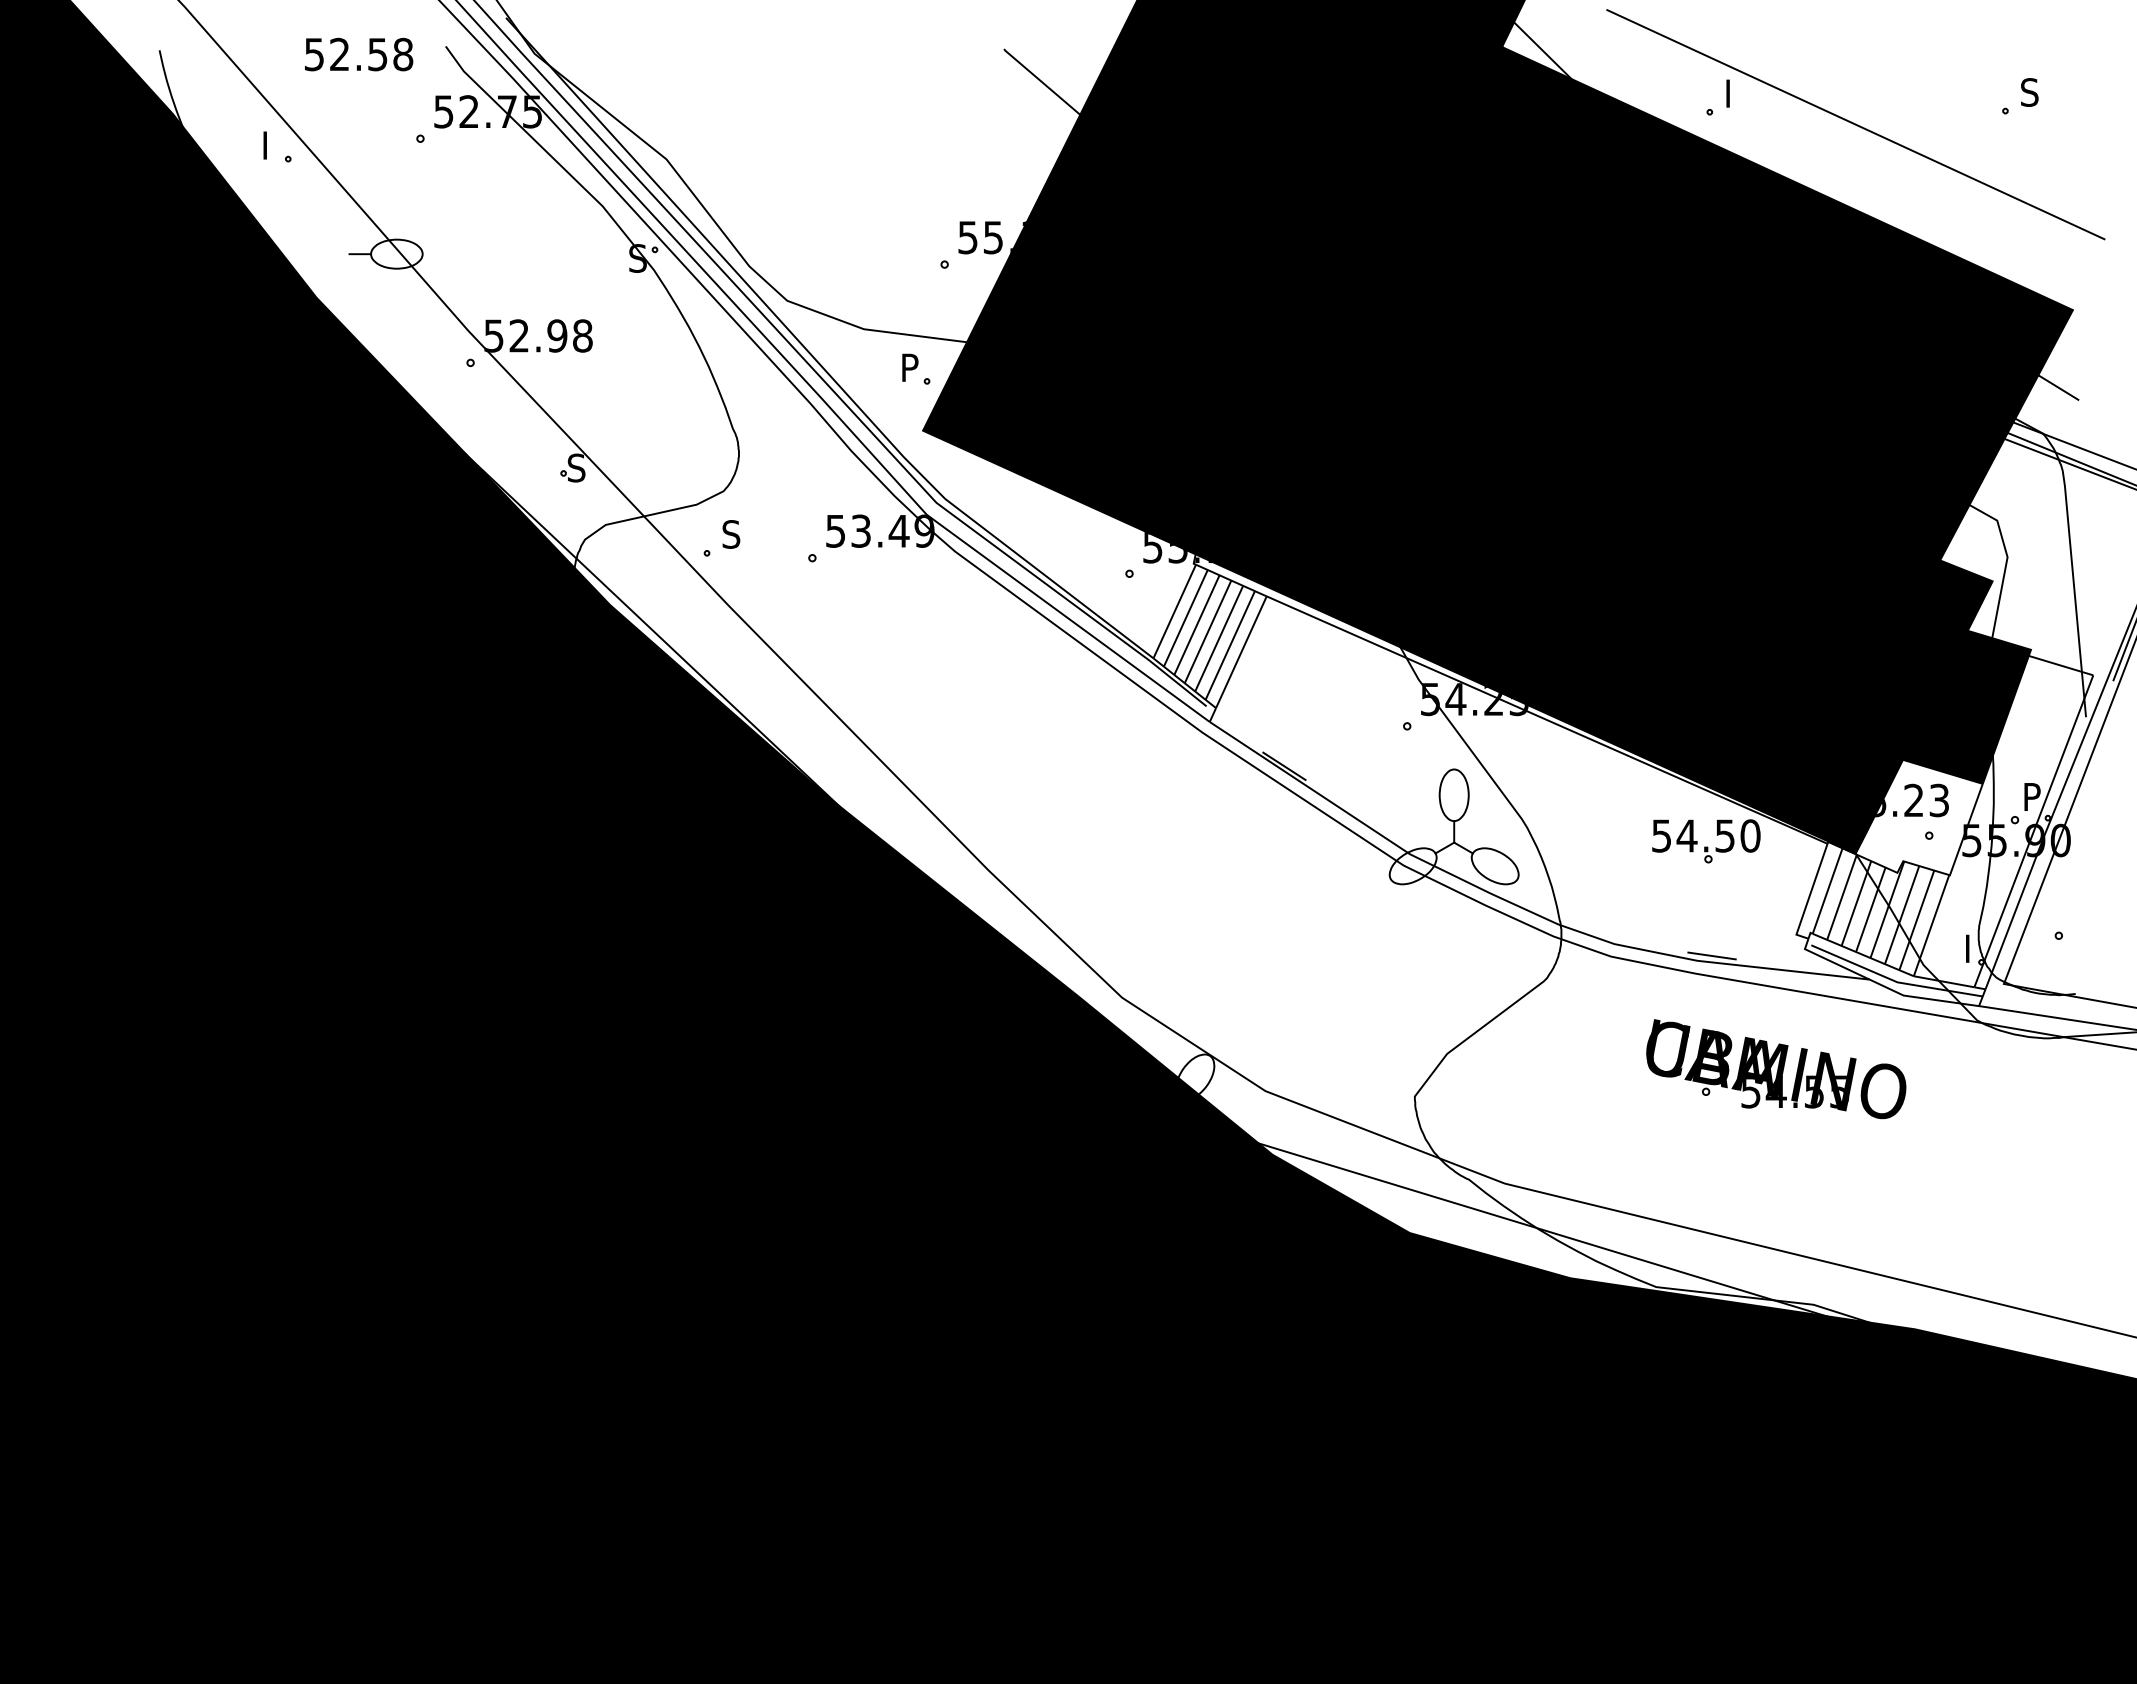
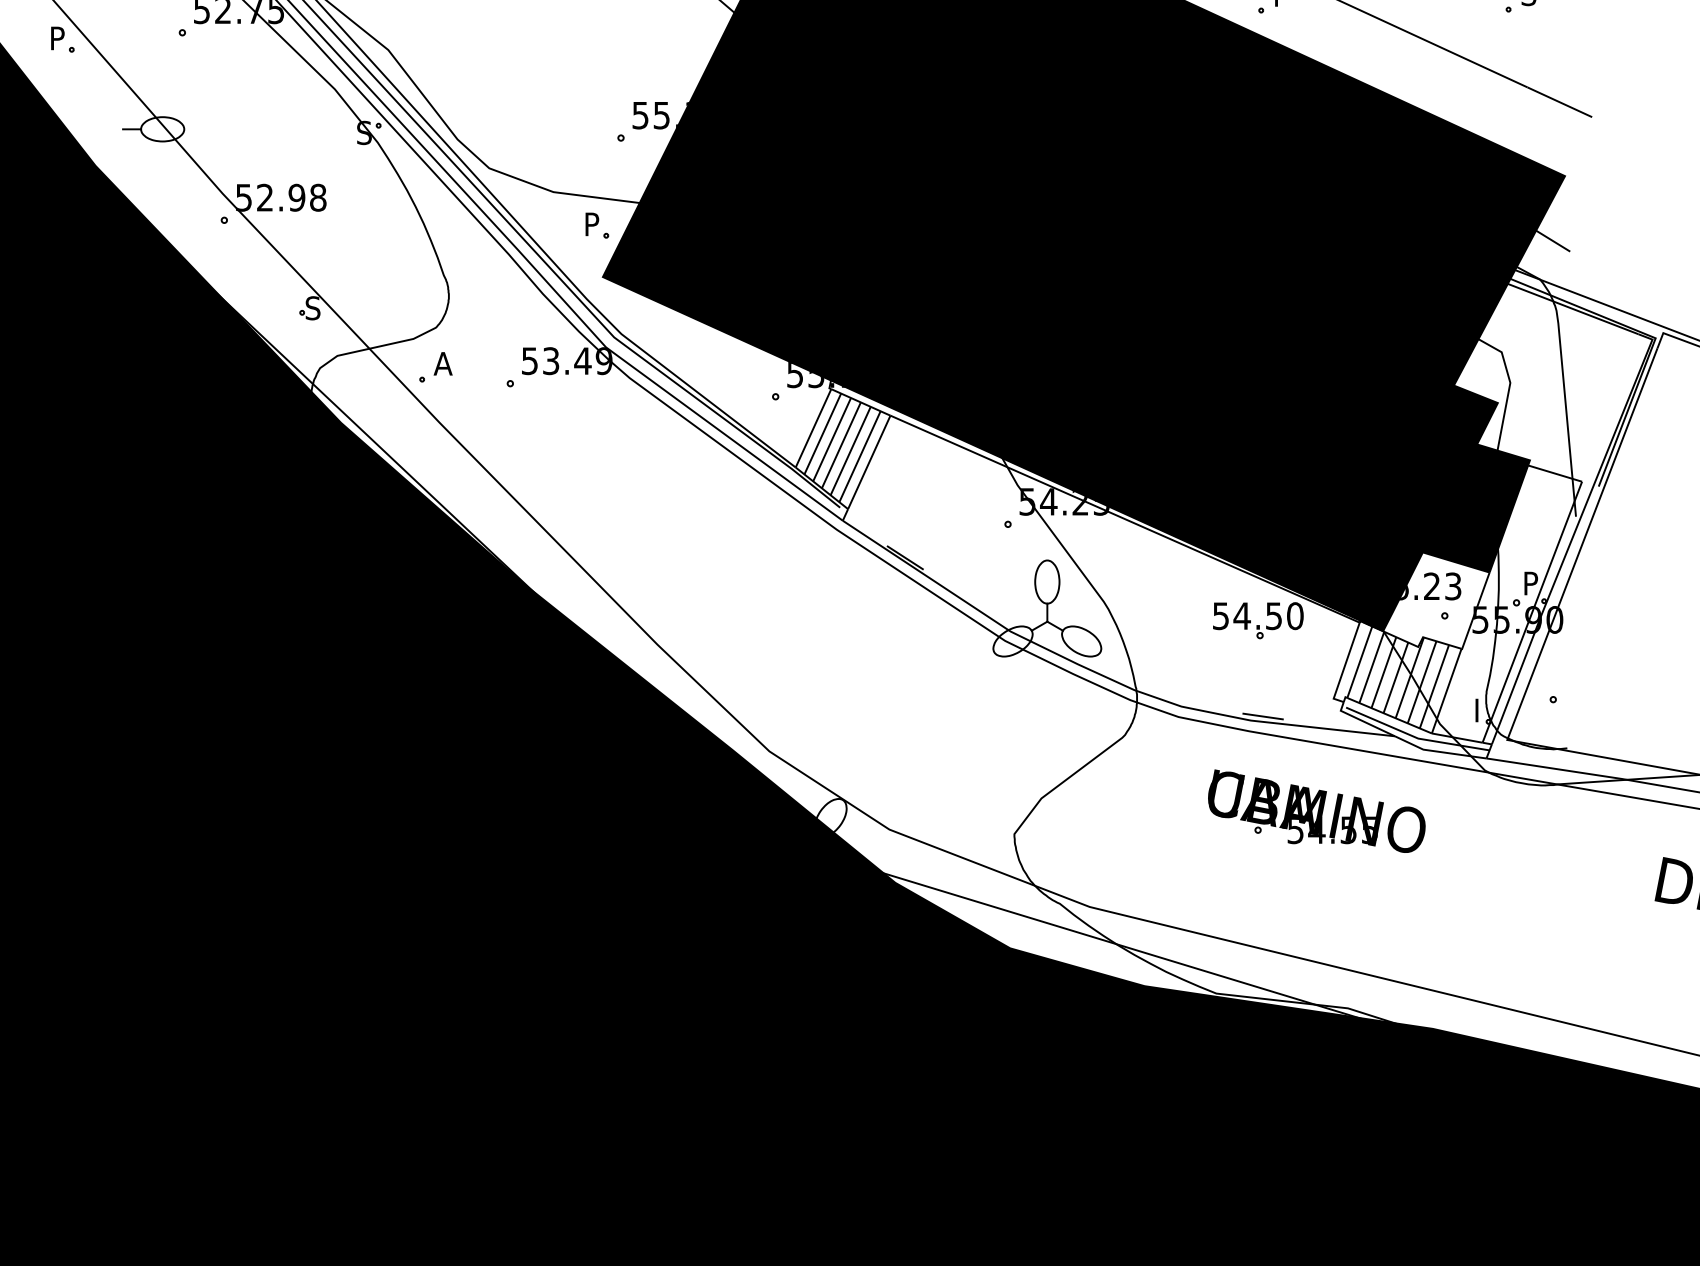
text: (273, 139) -> (59, 33), I -> P
text: (731, 534) -> (442, 363), S -> A

